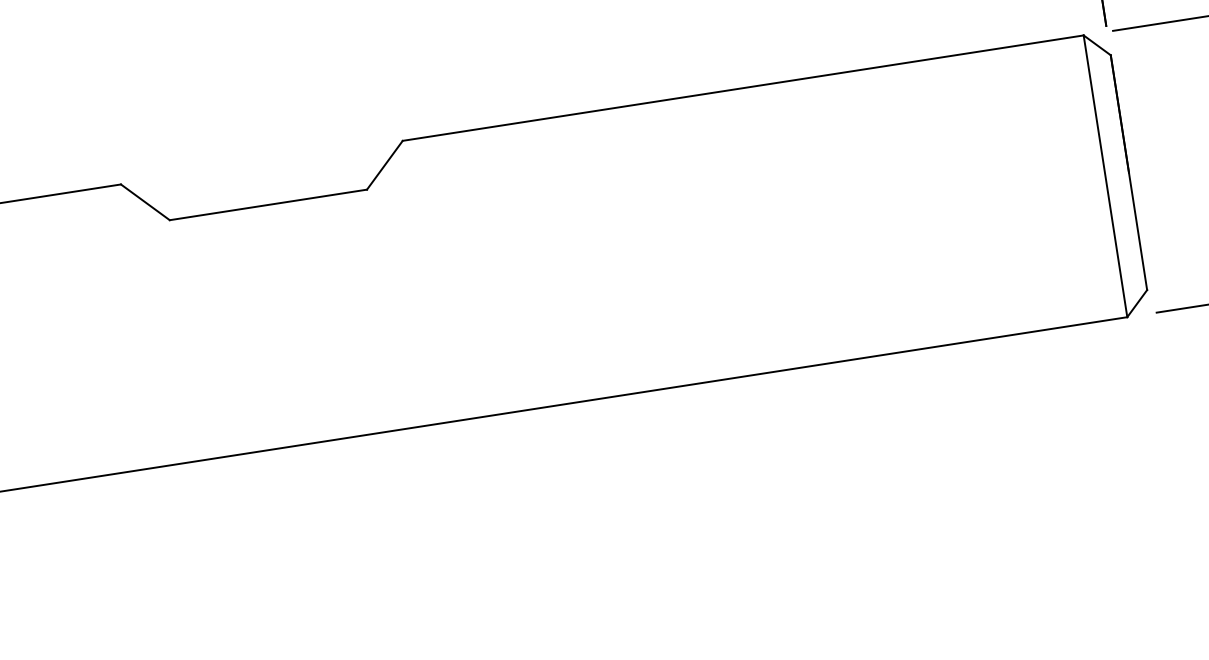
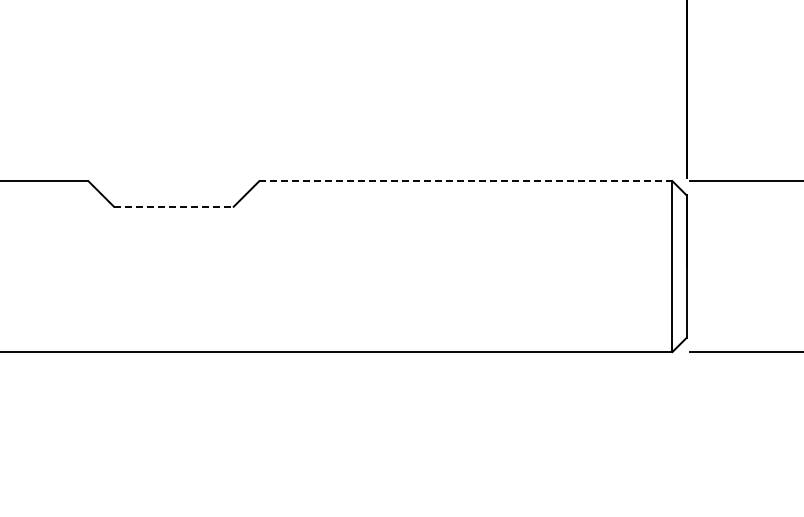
line: (742, 88) -> (465, 181), solid -> dashed
line: (267, 204) -> (173, 206), solid -> dashed

